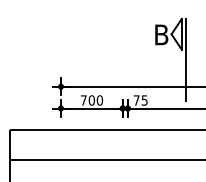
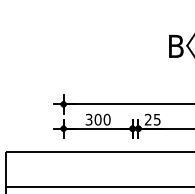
text: (83, 100) -> (88, 119), 700 -> 300
text: (136, 100) -> (148, 119), 75 -> 25

